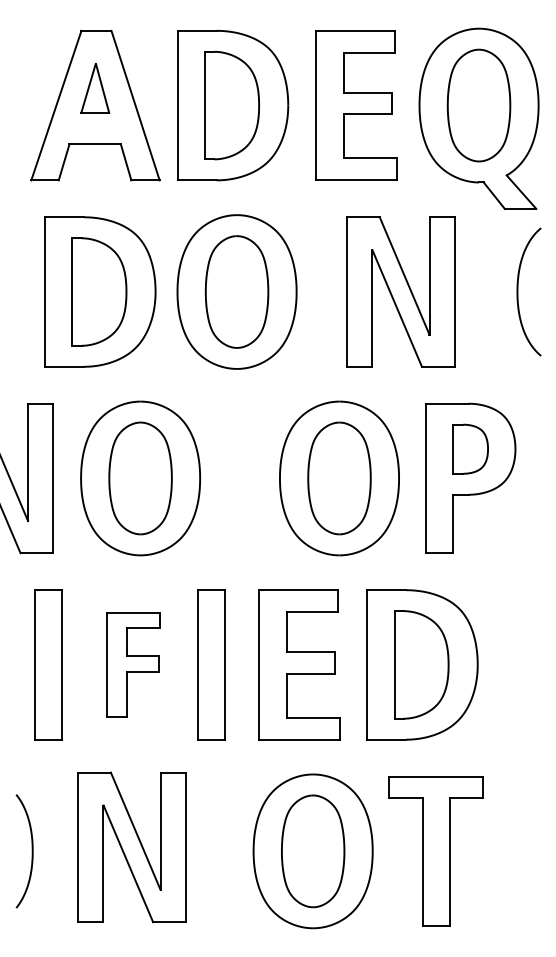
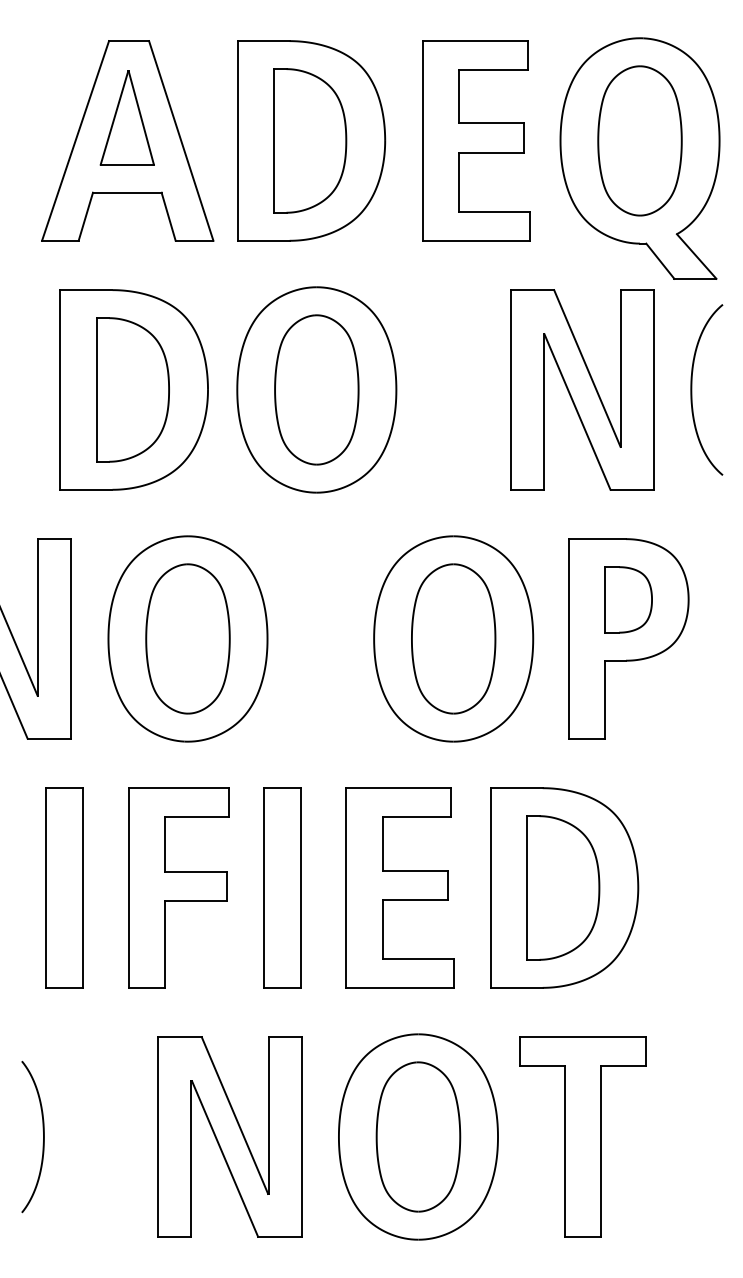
part: (95, 88) -> (127, 118), size x1.43
part: (400, 291) -> (581, 389), moved
part: (133, 664) -> (178, 887), size x1.43
part: (131, 847) -> (229, 1137), moved

